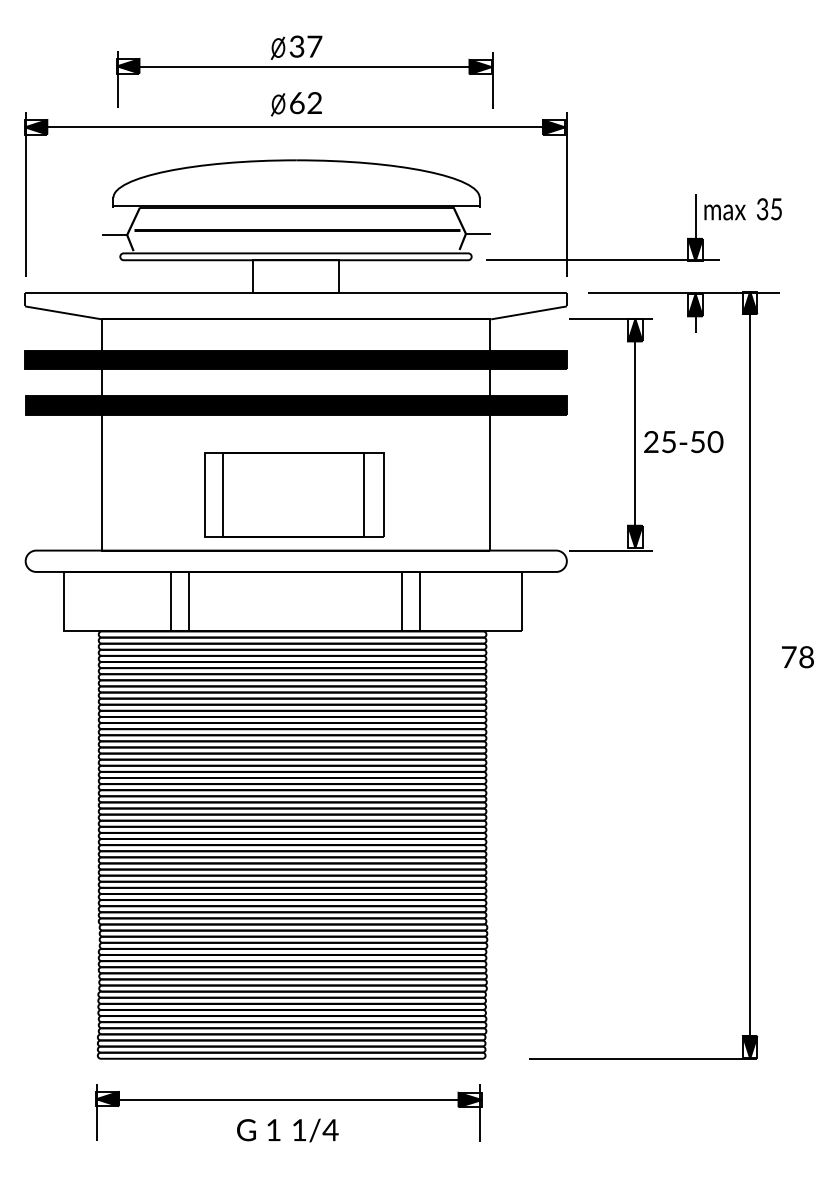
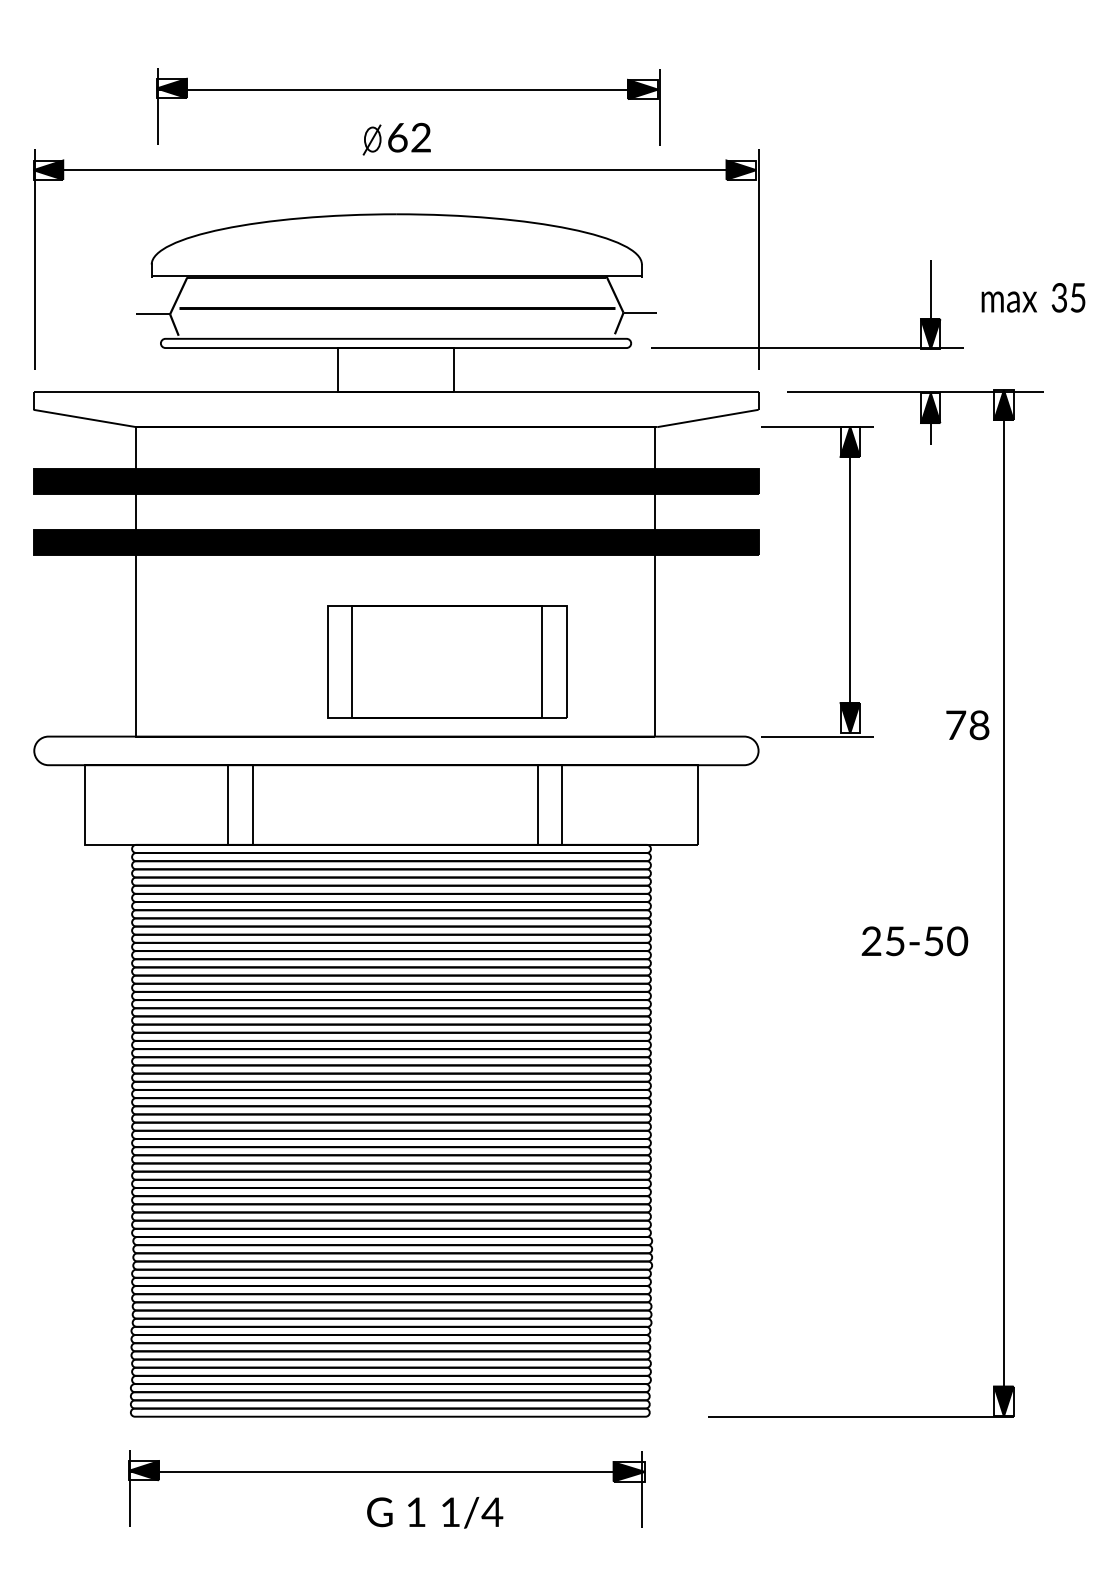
part: (296, 47) -> (396, 63), removed
text: (743, 209) -> (1033, 297), moved
text: (683, 442) -> (914, 941), moved
part: (294, 494) -> (447, 661), moved
text: (797, 657) -> (967, 725), moved
text: (288, 1130) -> (435, 1512), moved

